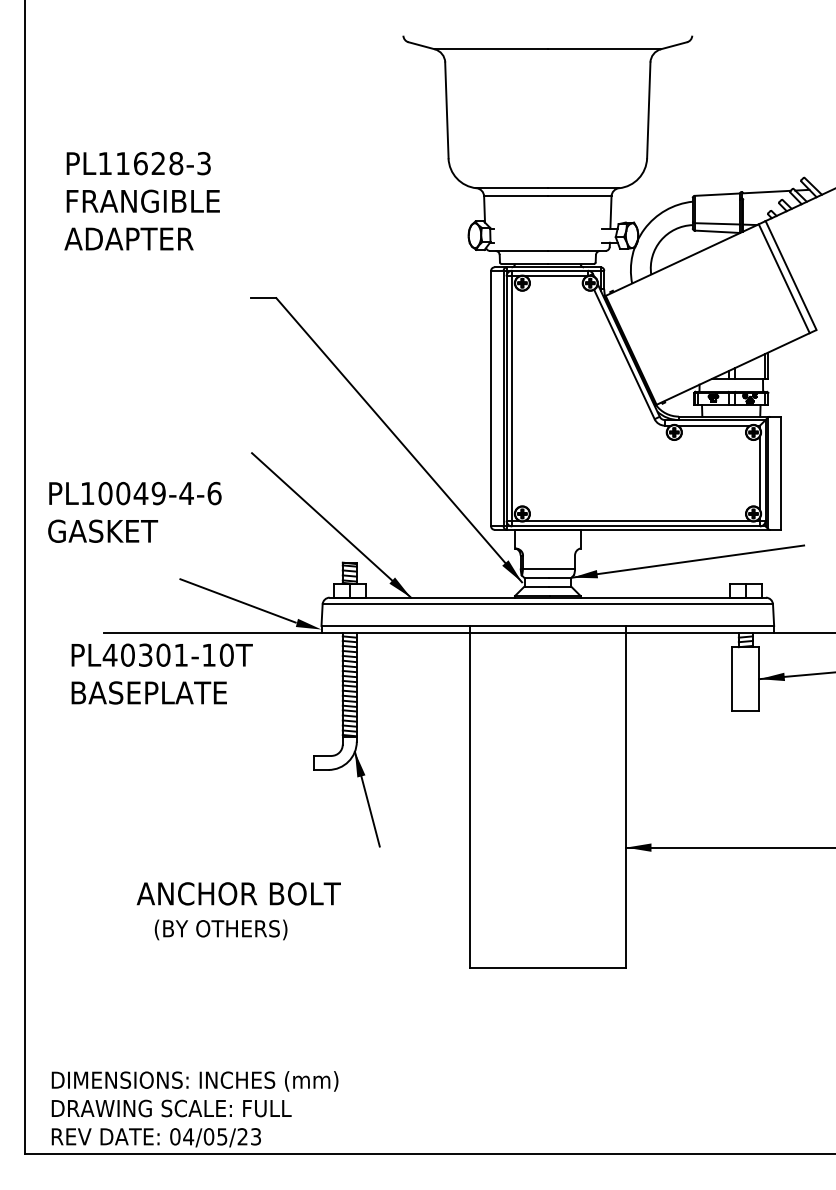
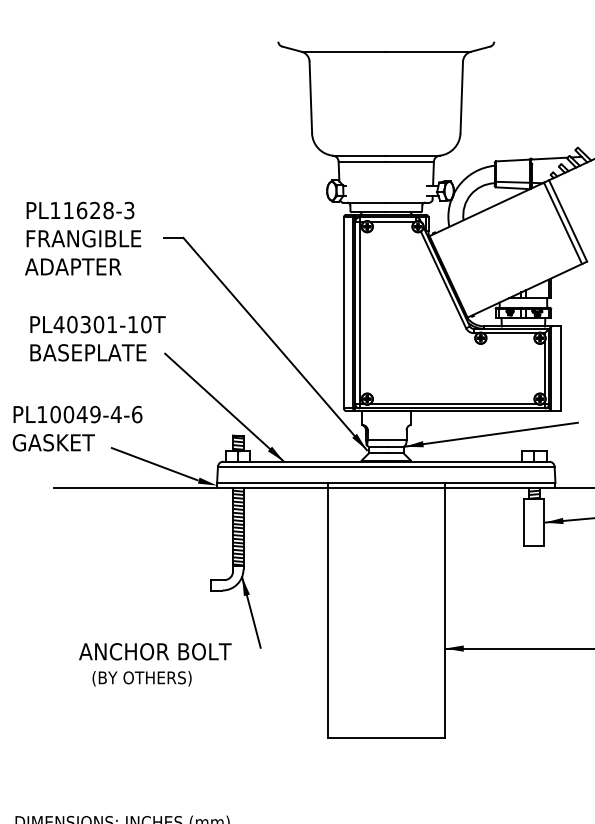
text: (141, 201) -> (82, 238), moved
text: (134, 511) -> (77, 427), moved
text: (161, 673) -> (97, 338), moved
text: (238, 911) -> (155, 664), moved

